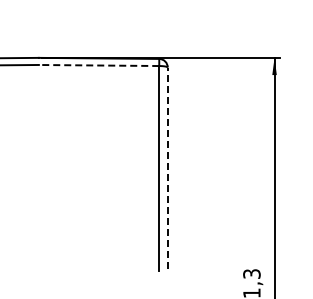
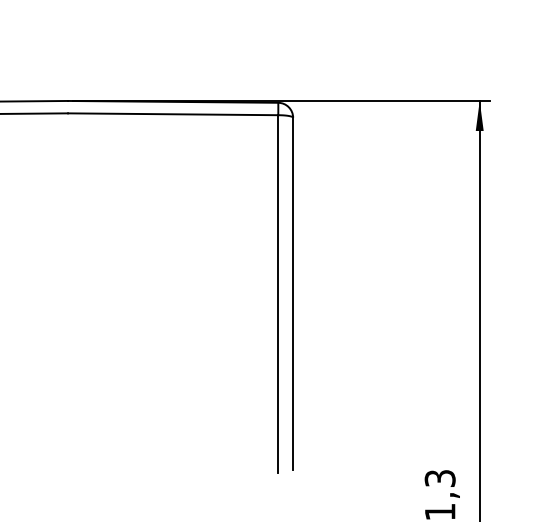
line: (98, 65) -> (172, 114), dashed -> solid
line: (167, 168) -> (292, 294), dashed -> solid

